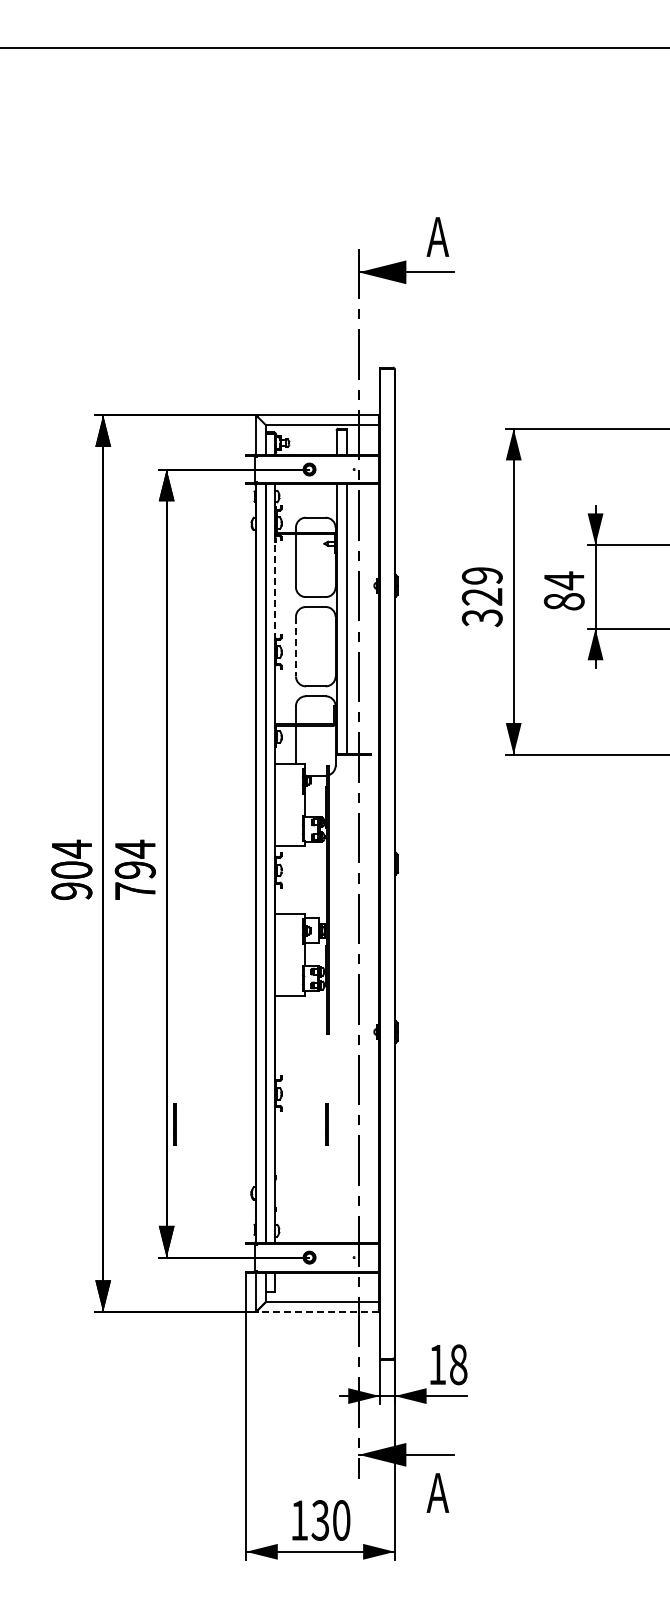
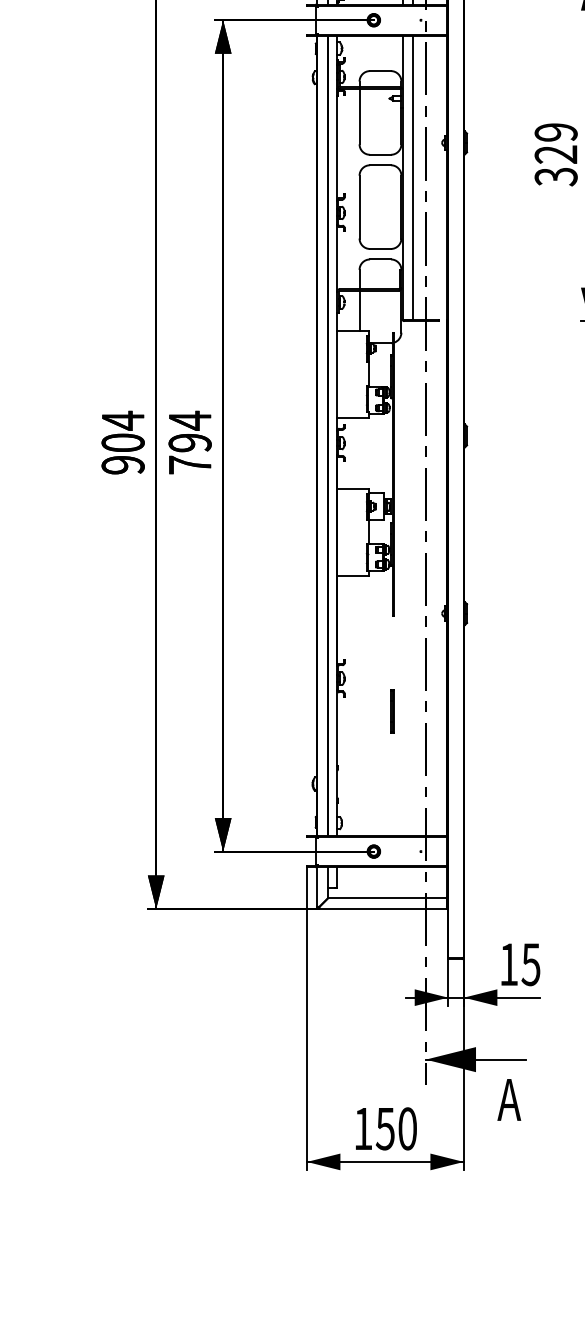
line: (274, 587) -> (336, 144), dashed -> solid
line: (295, 646) -> (359, 206), dashed -> solid
line: (174, 1124) -> (231, 711), removed
line: (317, 1311) -> (382, 908), dashed -> solid
text: (458, 1364) -> (531, 964), 18 -> 15
text: (320, 1520) -> (385, 1128), 130 -> 150

